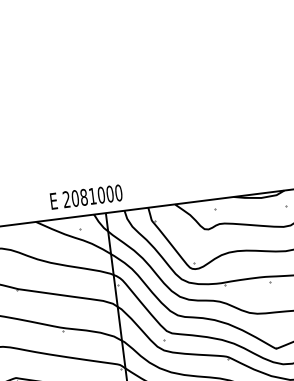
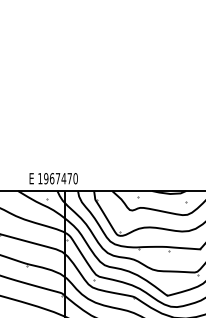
text: (88, 196) -> (55, 178), 2081000 -> 1967470

